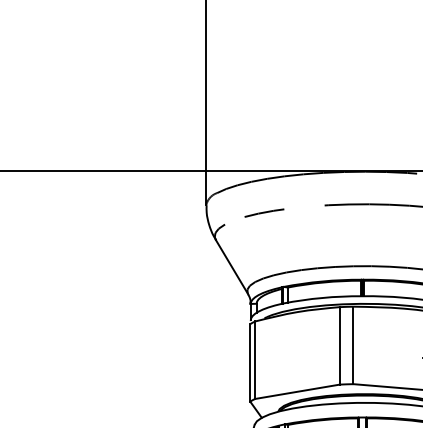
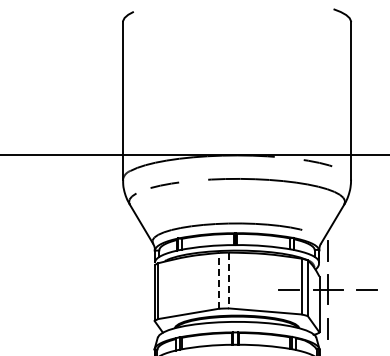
line: (340, 345) -> (219, 280), solid -> dashed
line: (352, 345) -> (228, 280), solid -> dashed

